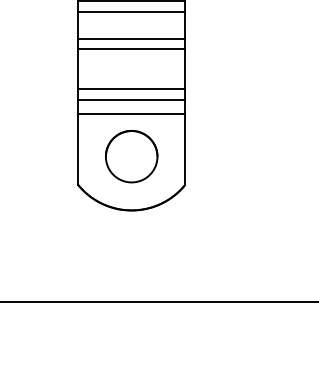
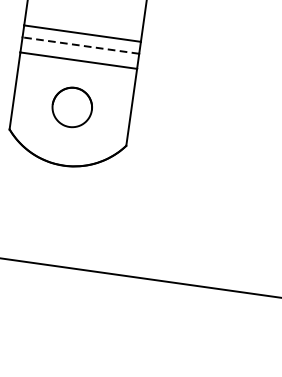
line: (131, 99) -> (80, 45), solid -> dashed
part: (131, 156) -> (72, 107), size x0.7

